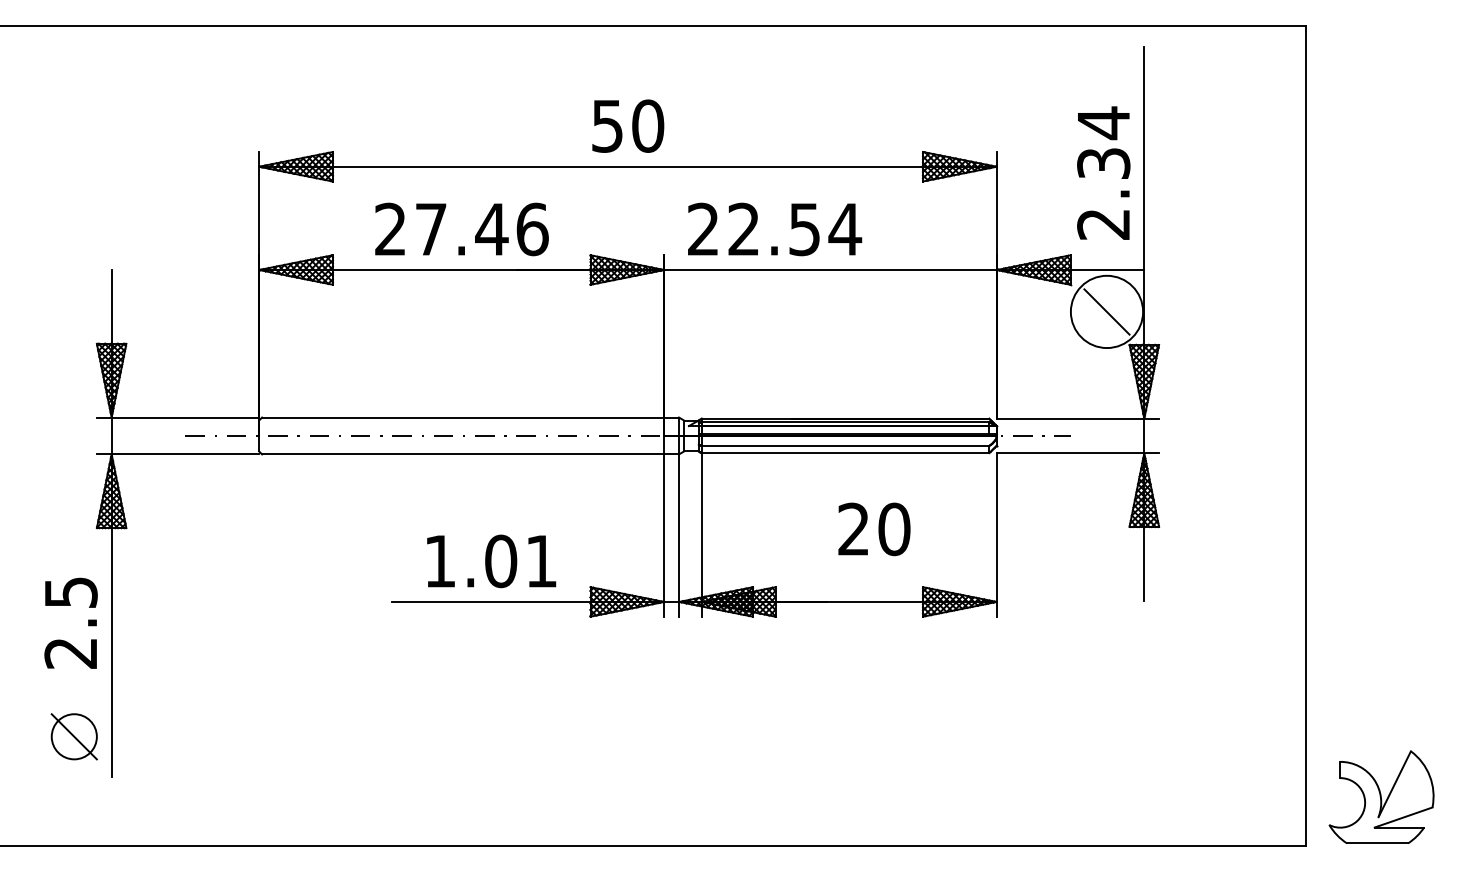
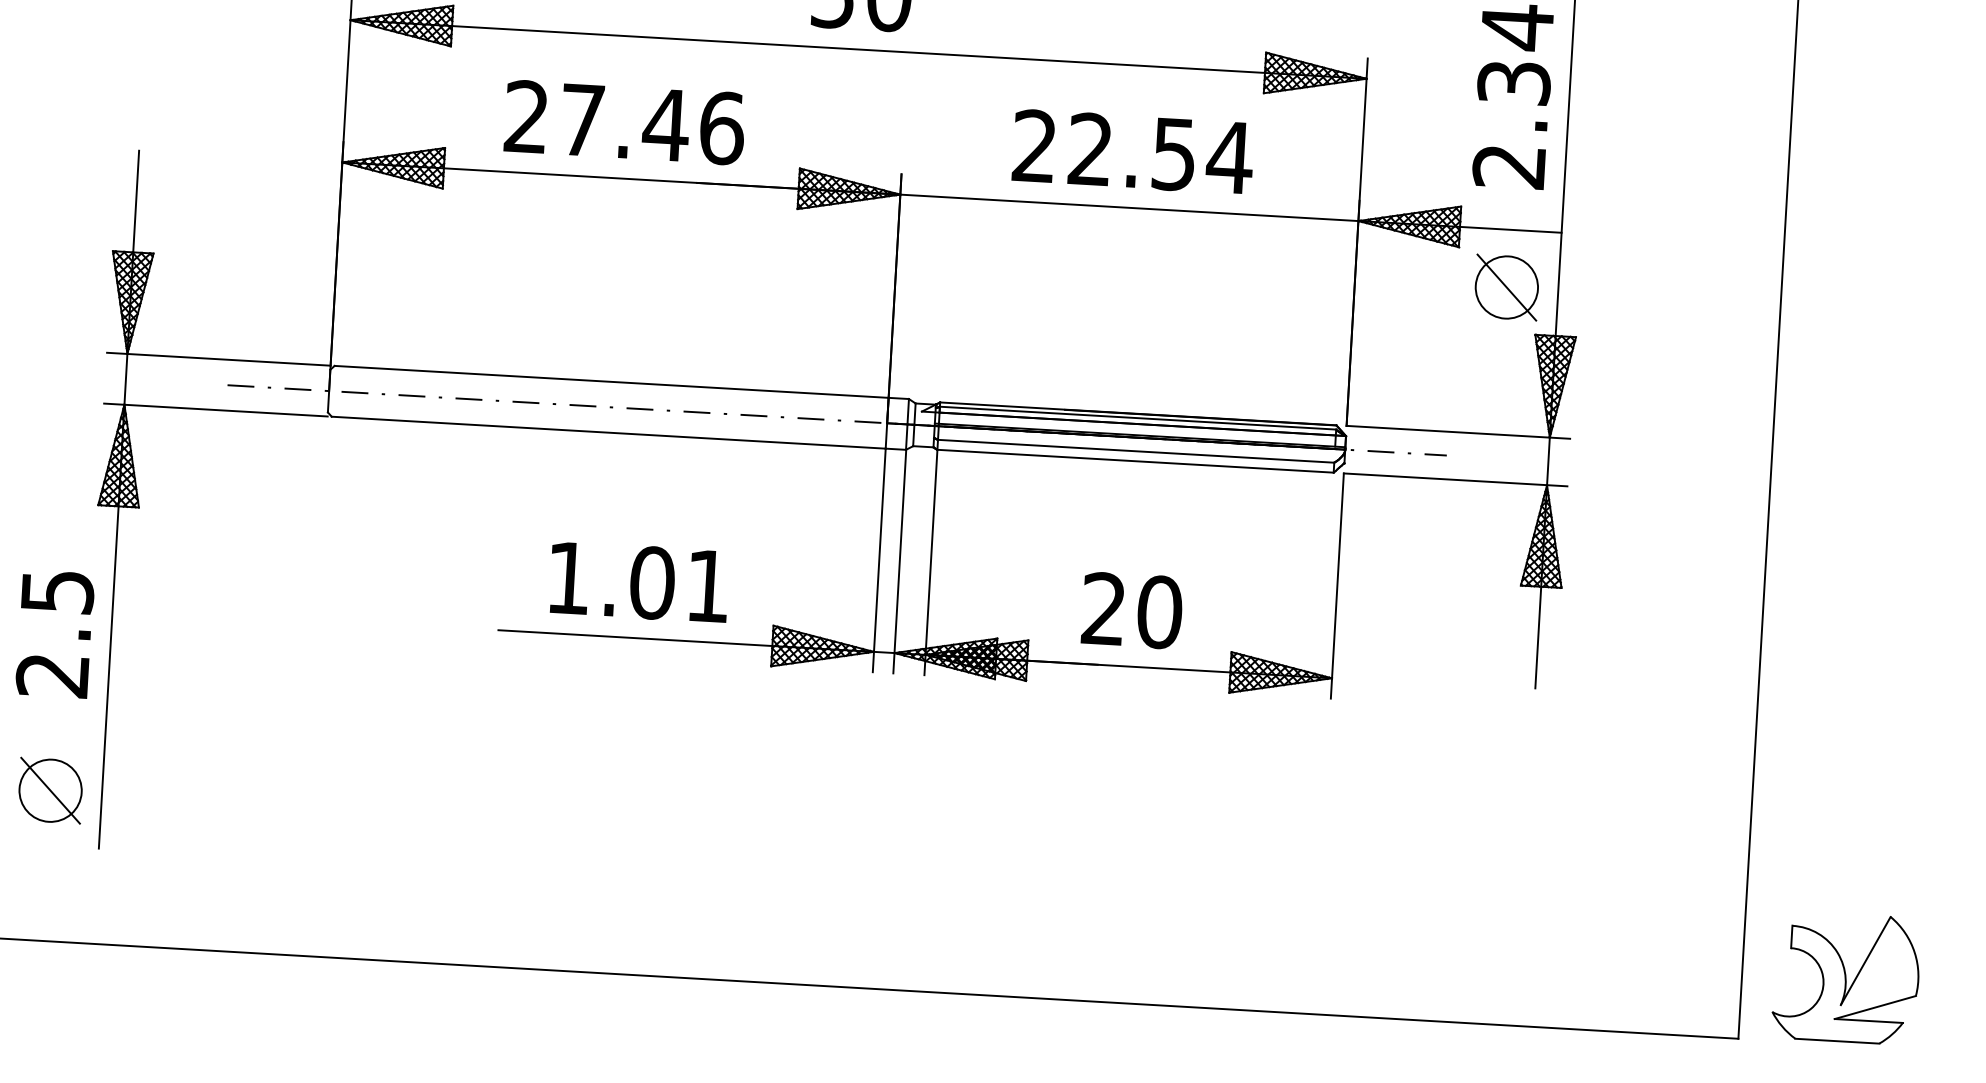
text: (775, 229) -> (1133, 152), moved
circle: (1106, 311) -> (1506, 286), size x0.62
text: (874, 529) -> (1132, 610), moved

